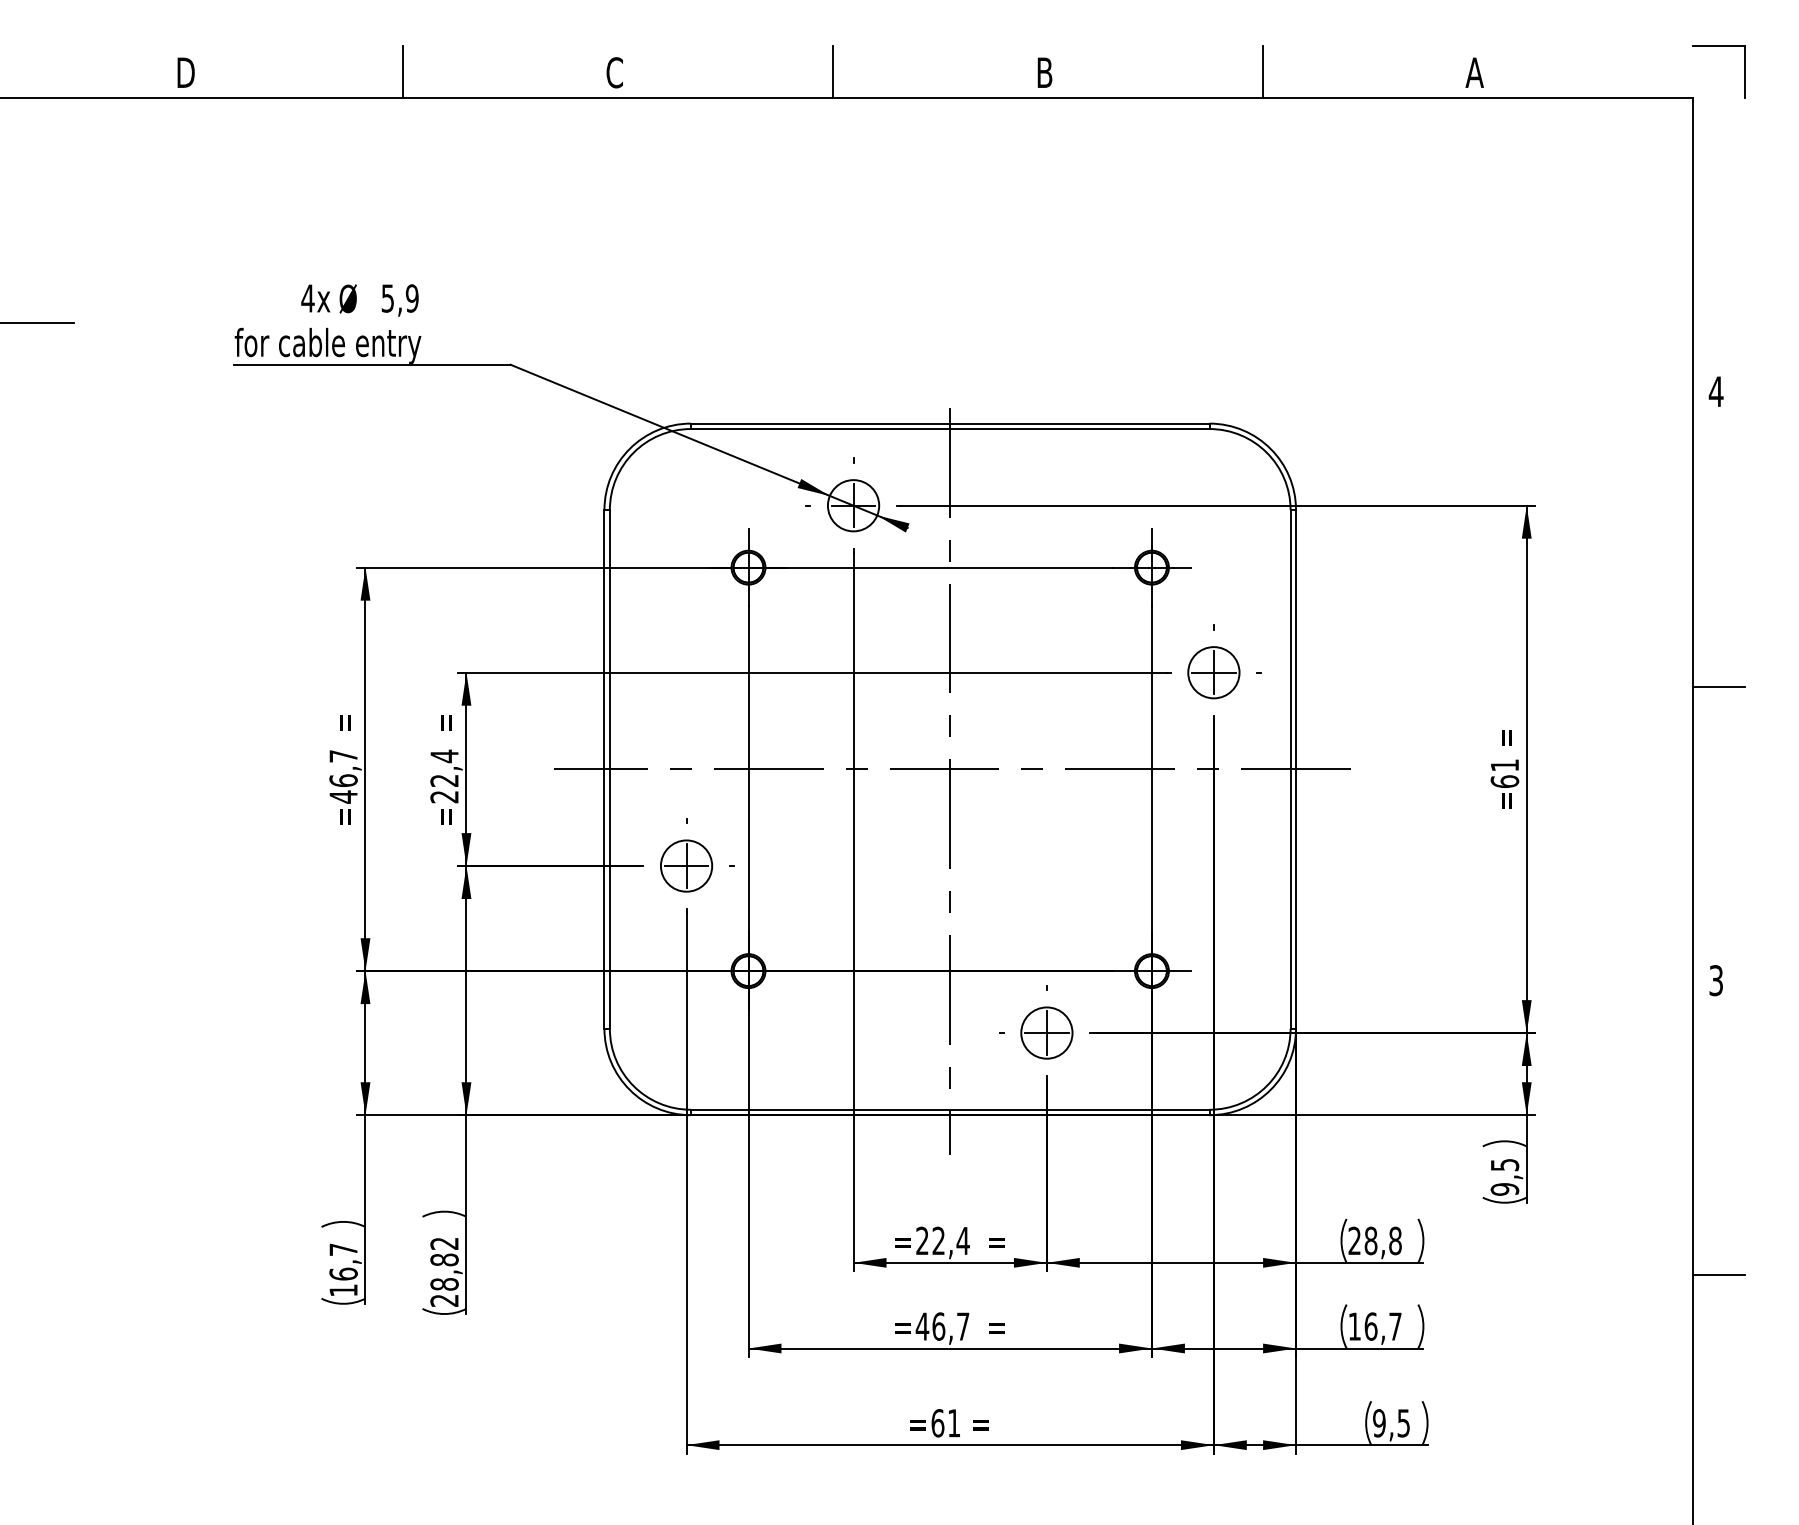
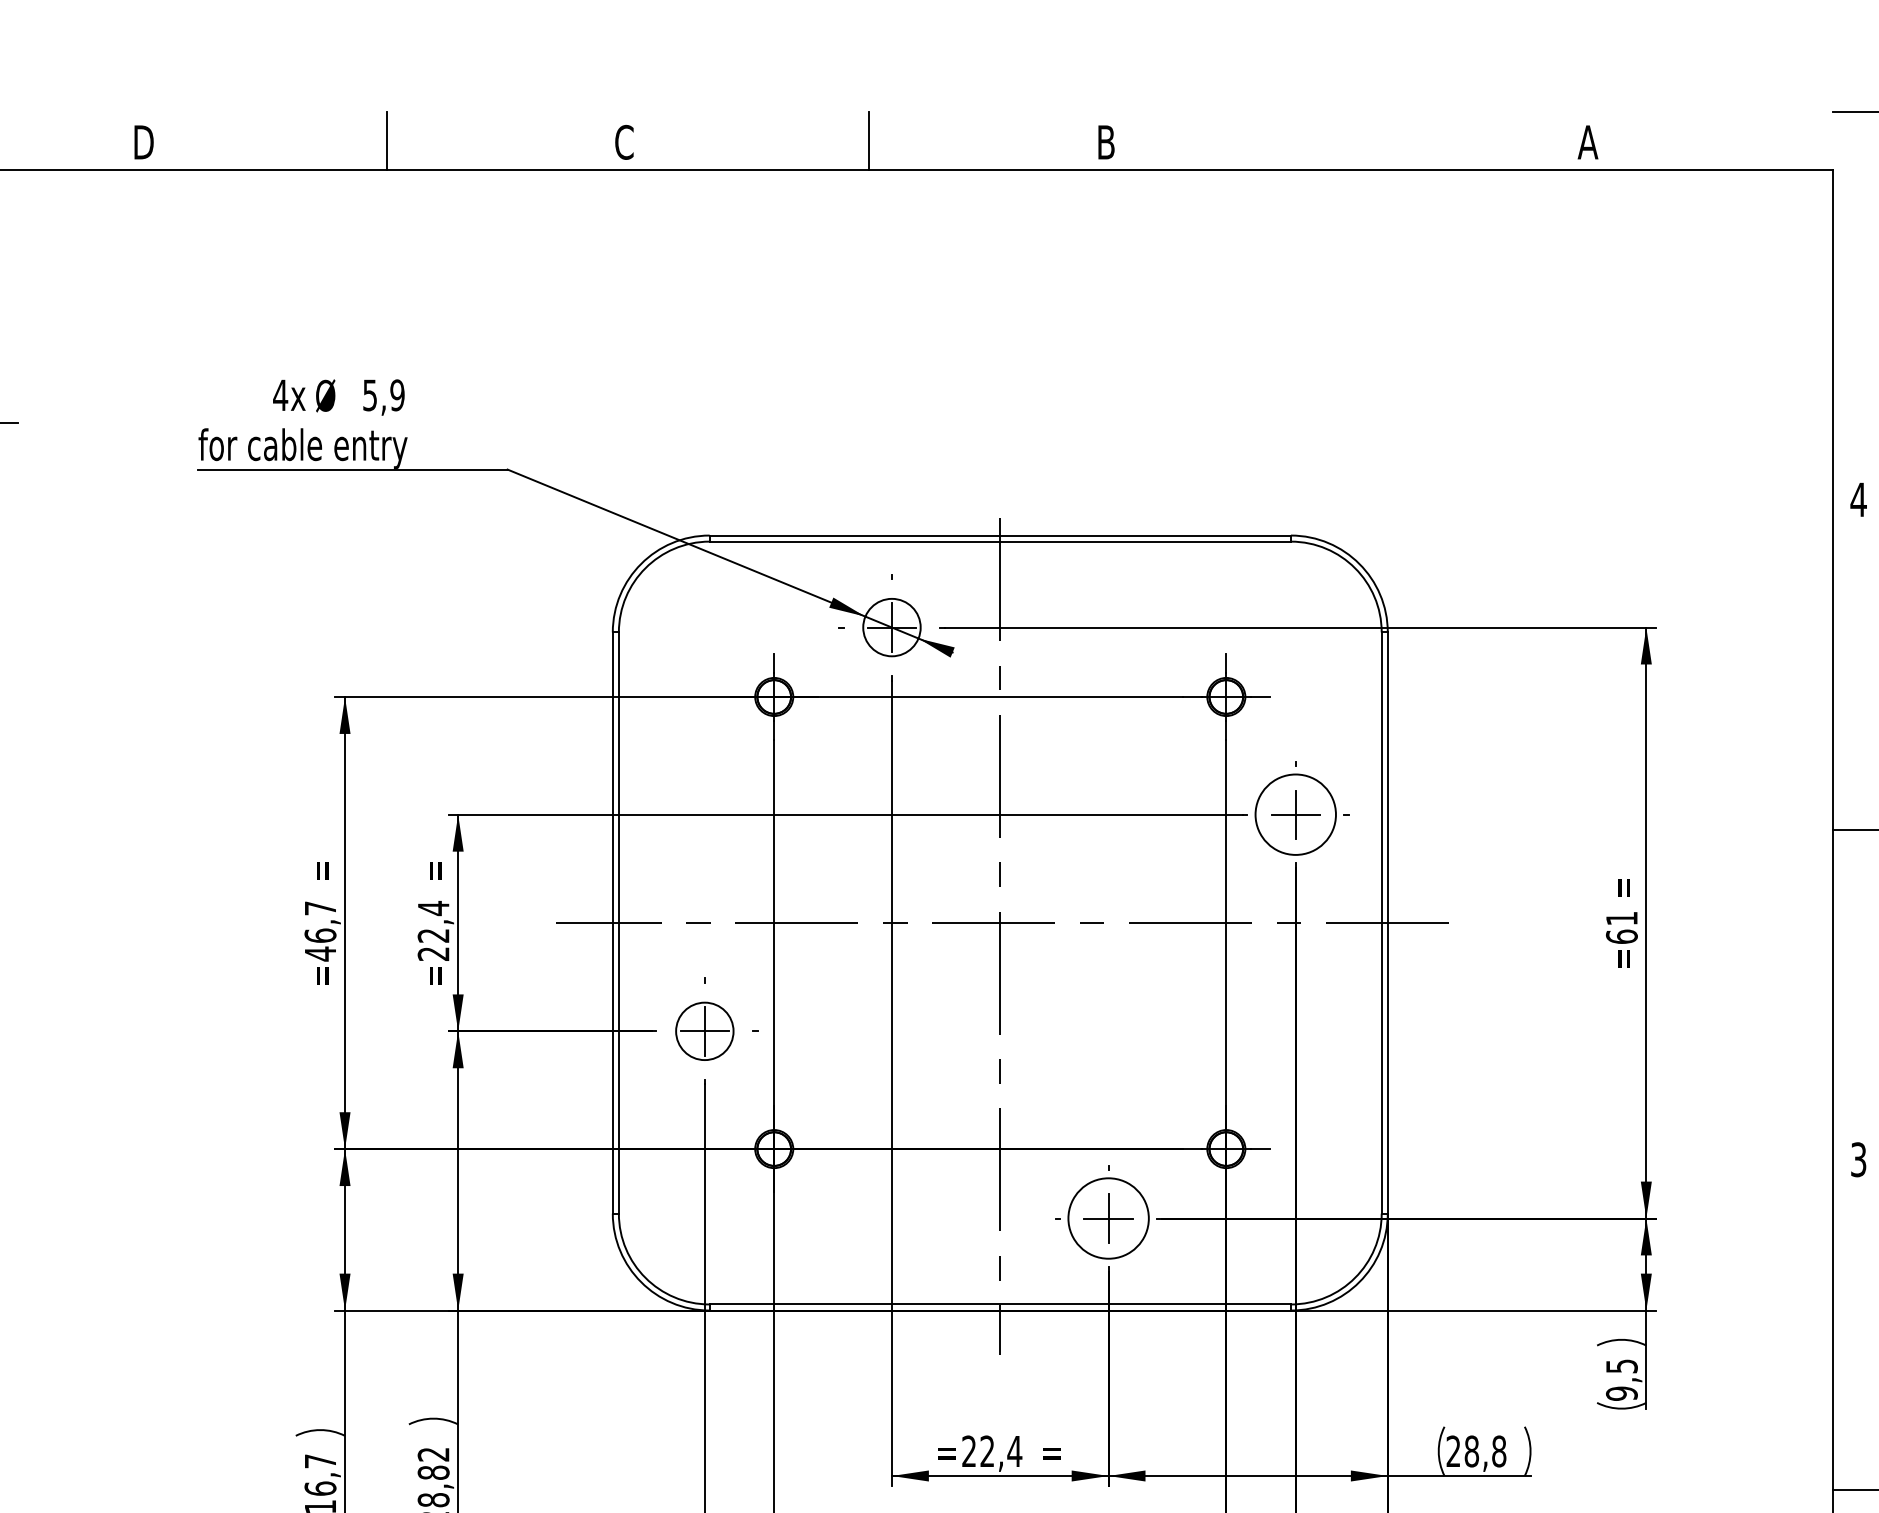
line: (1263, 71) -> (1351, 140), removed
circle: (1213, 672) -> (1295, 814), size x1.4
circle: (1046, 1032) -> (1108, 1217), size x1.4

